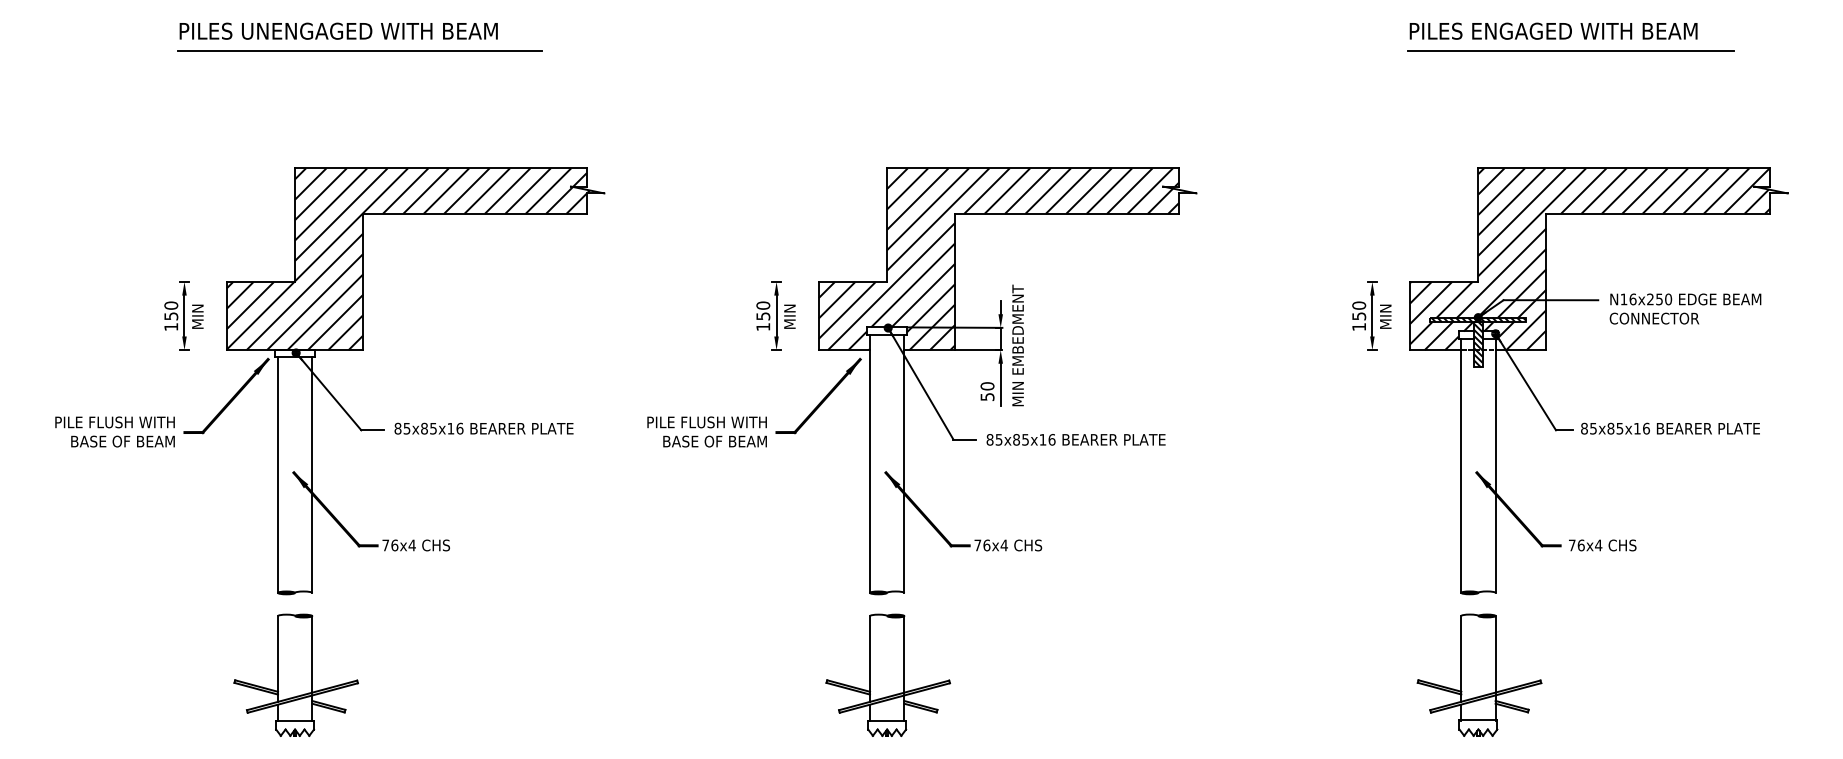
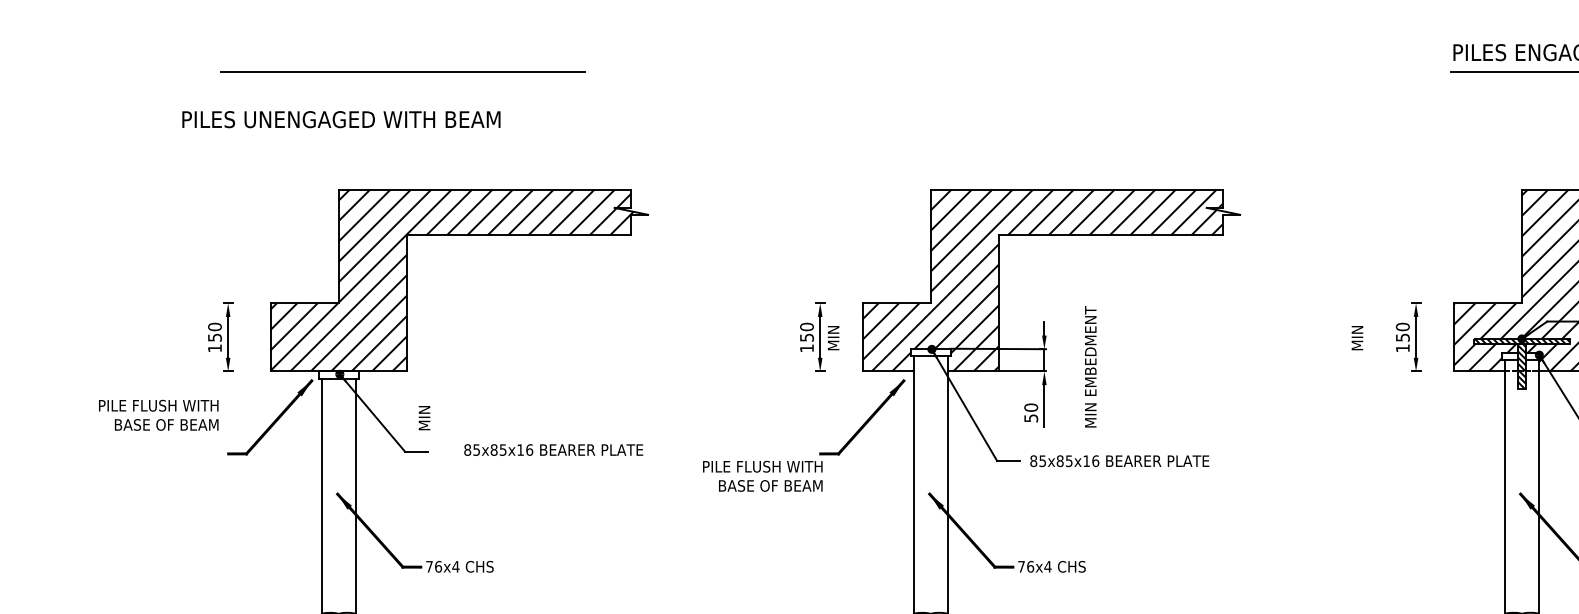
text: (338, 30) -> (341, 118), moved
text: (197, 316) -> (424, 417), moved
text: (1385, 316) -> (1357, 337), moved
text: (1017, 345) -> (1090, 366), moved
text: (483, 428) -> (553, 449), moved
text: (114, 431) -> (158, 414), moved
text: (706, 431) -> (762, 475), moved

